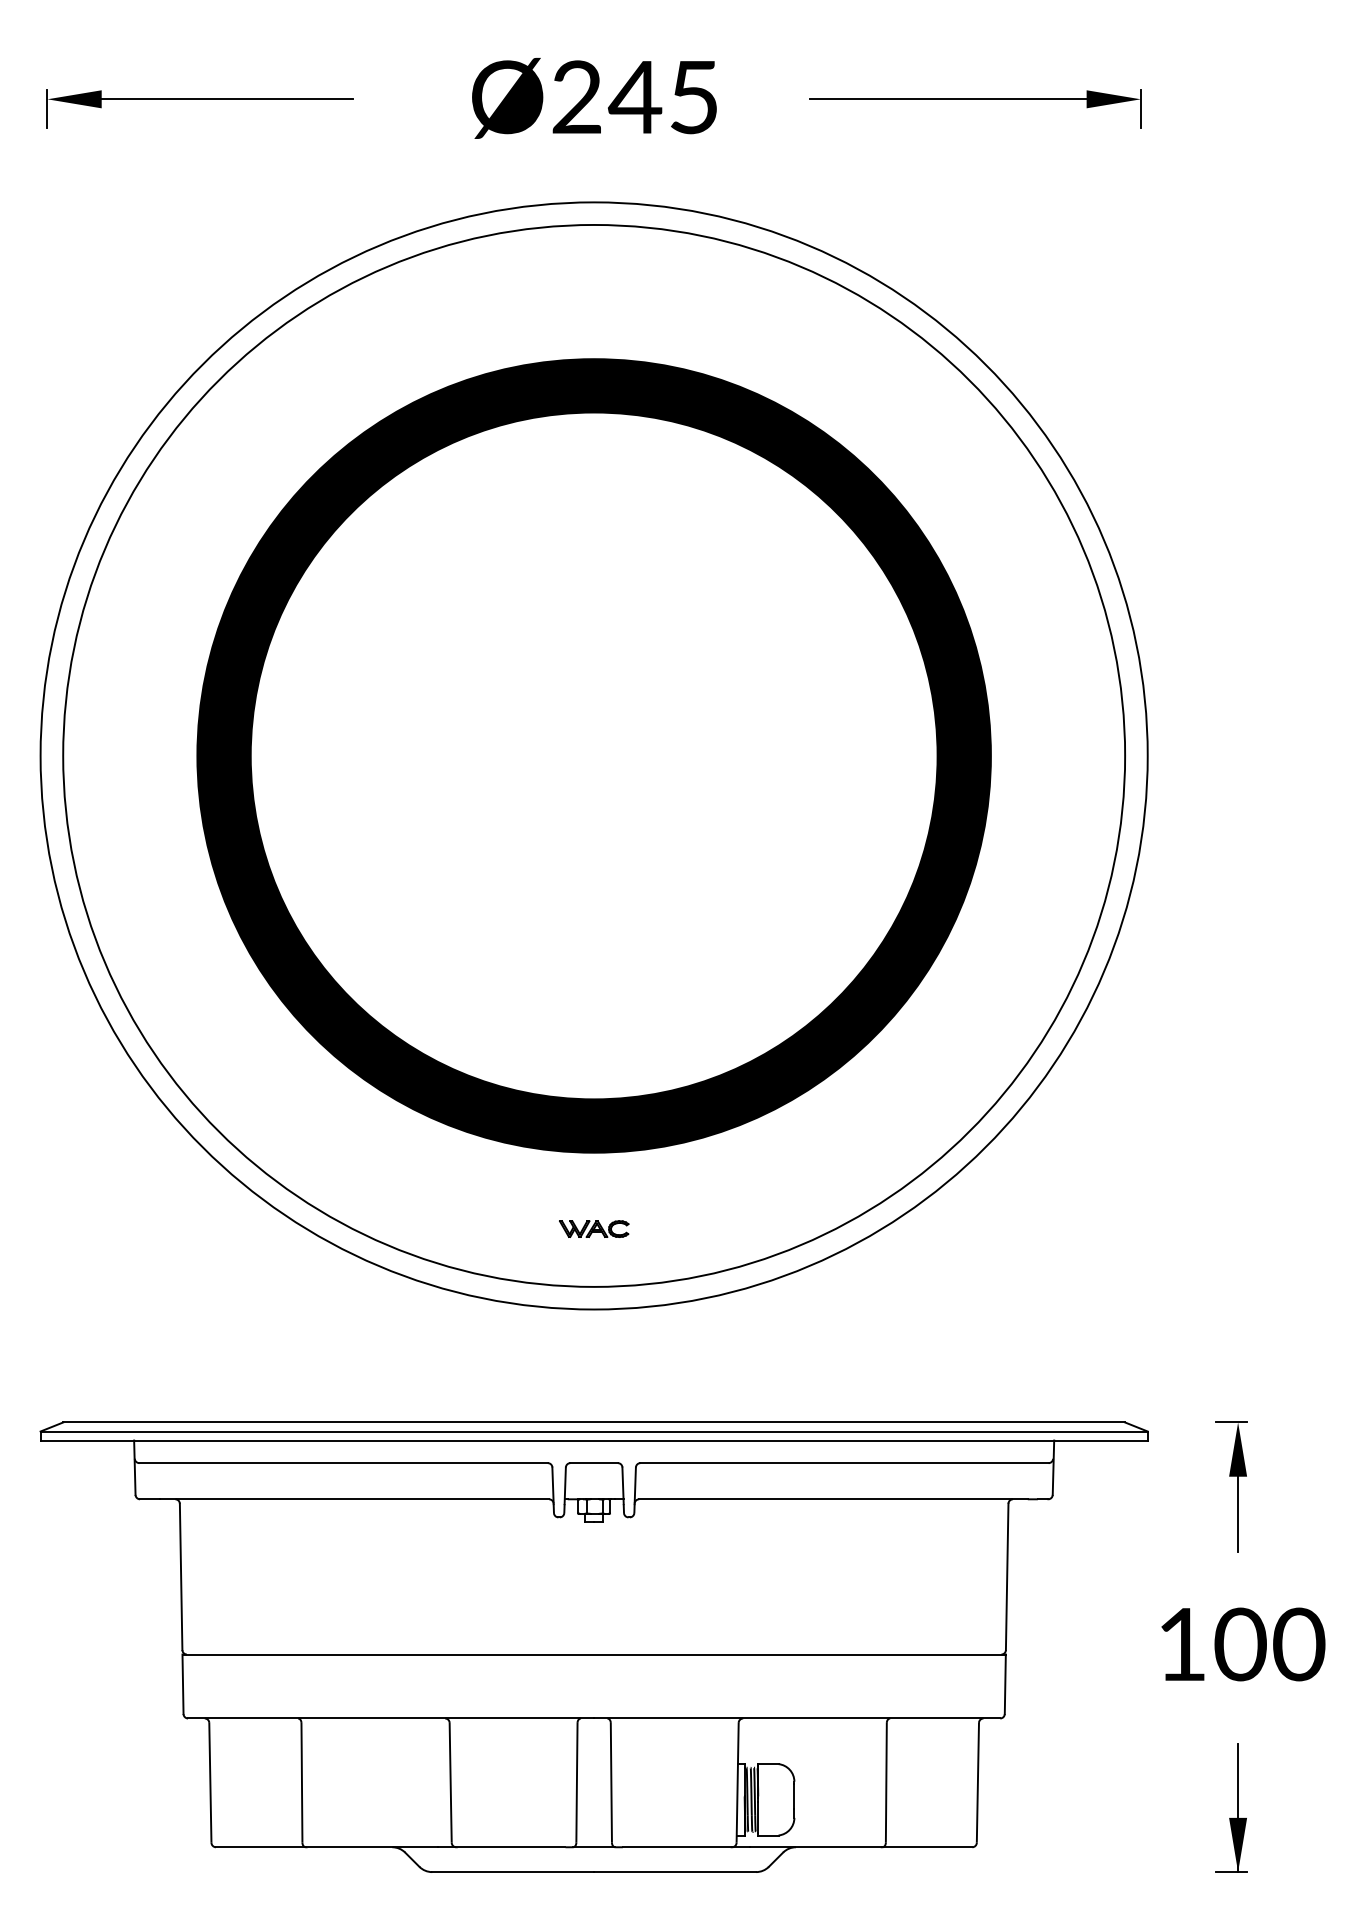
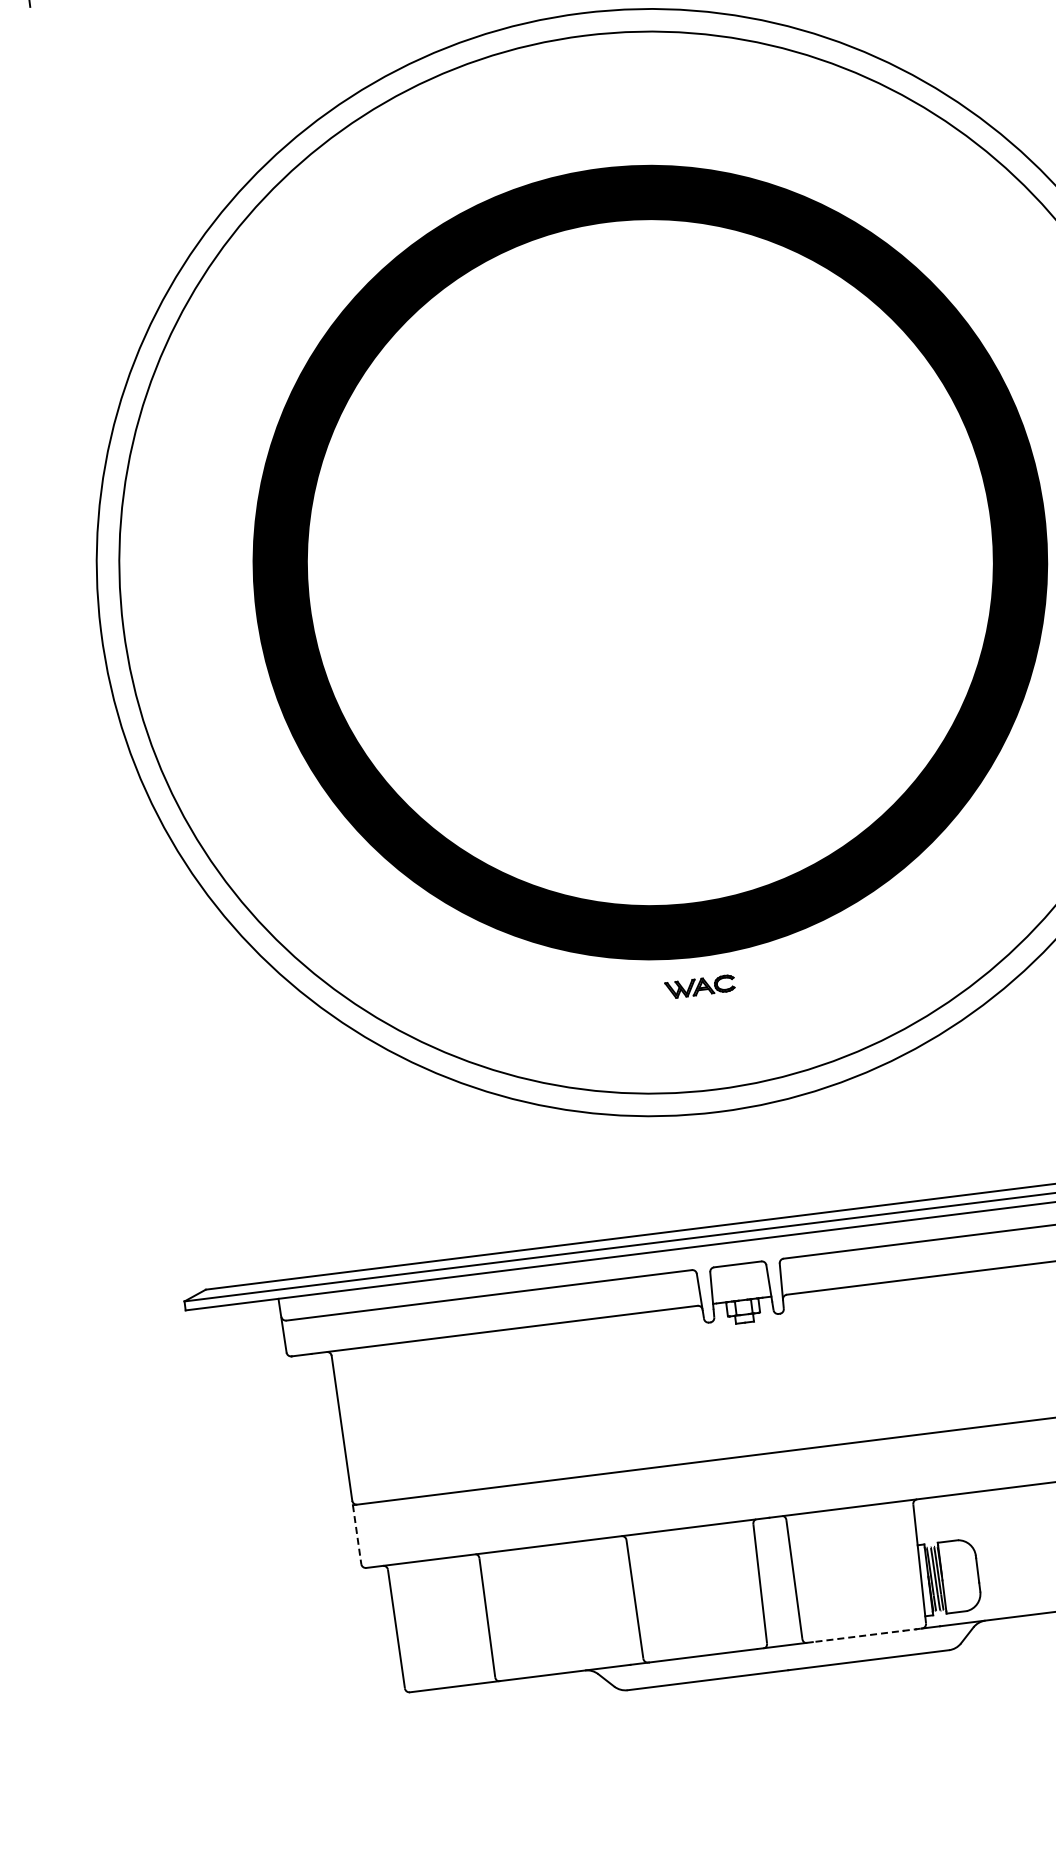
part: (594, 1228) -> (700, 986), moved
line: (183, 1684) -> (357, 1534), solid -> dashed
line: (676, 1847) -> (866, 1635), solid -> dashed

